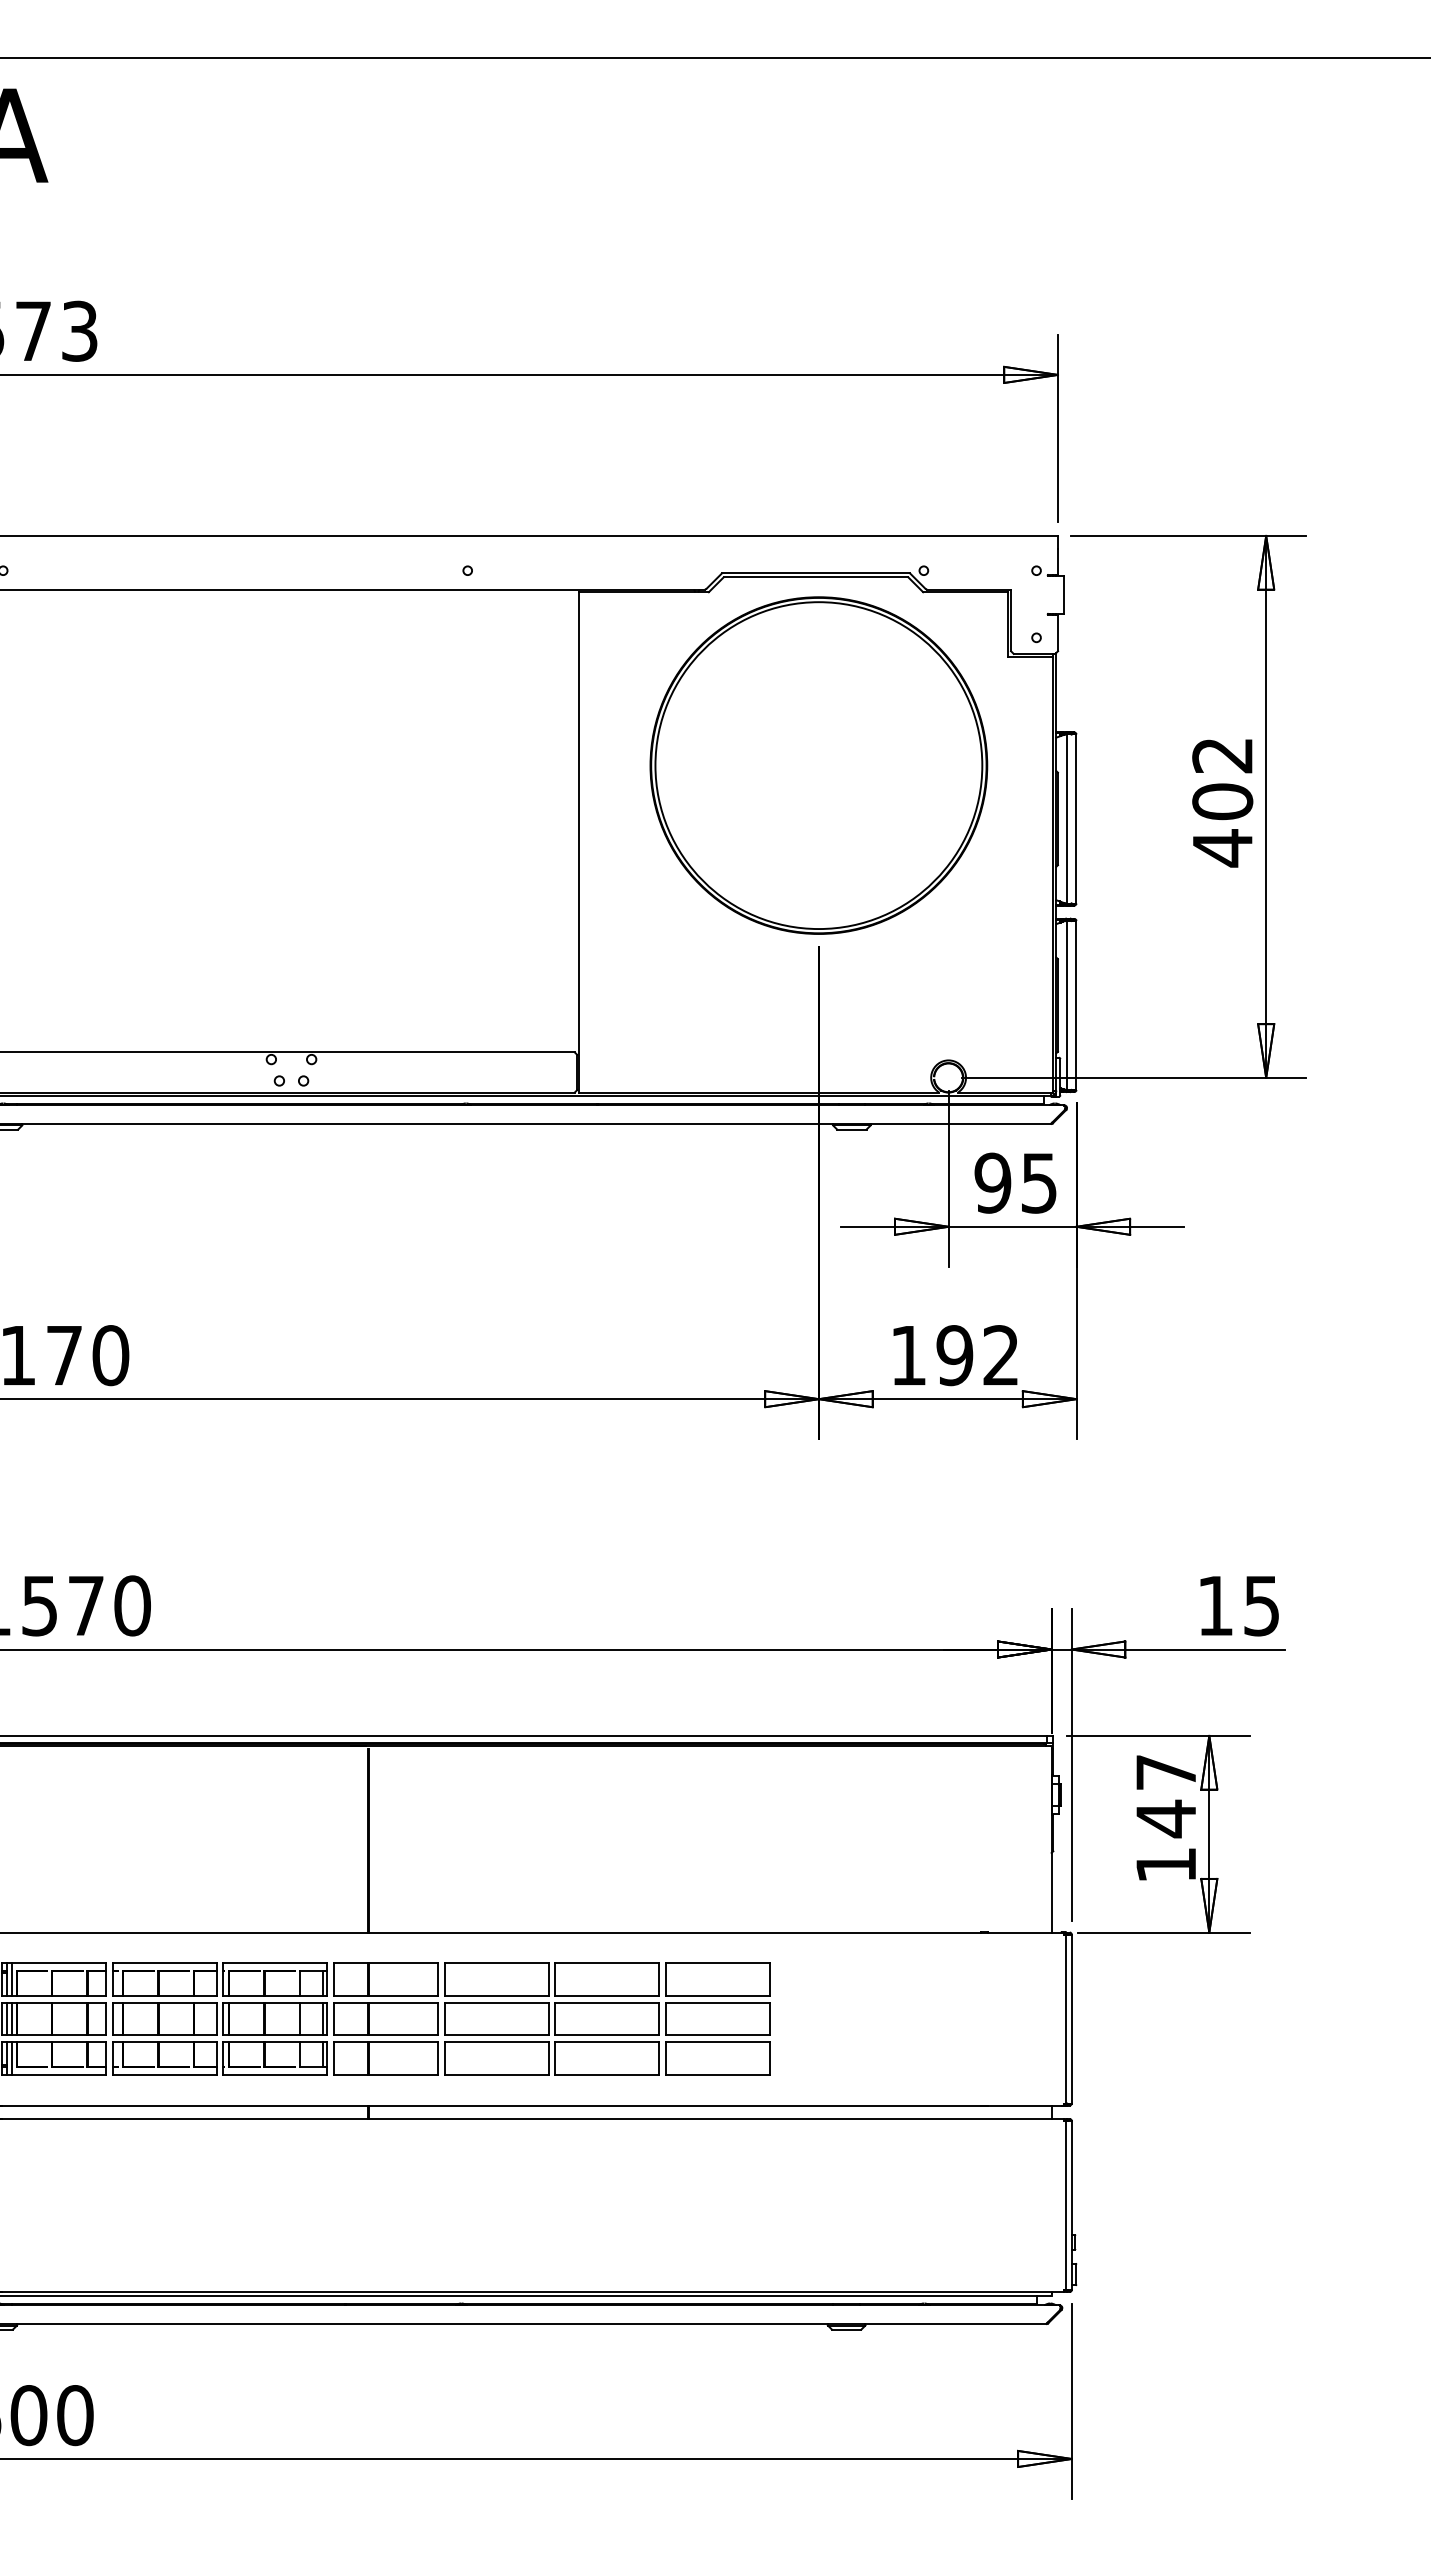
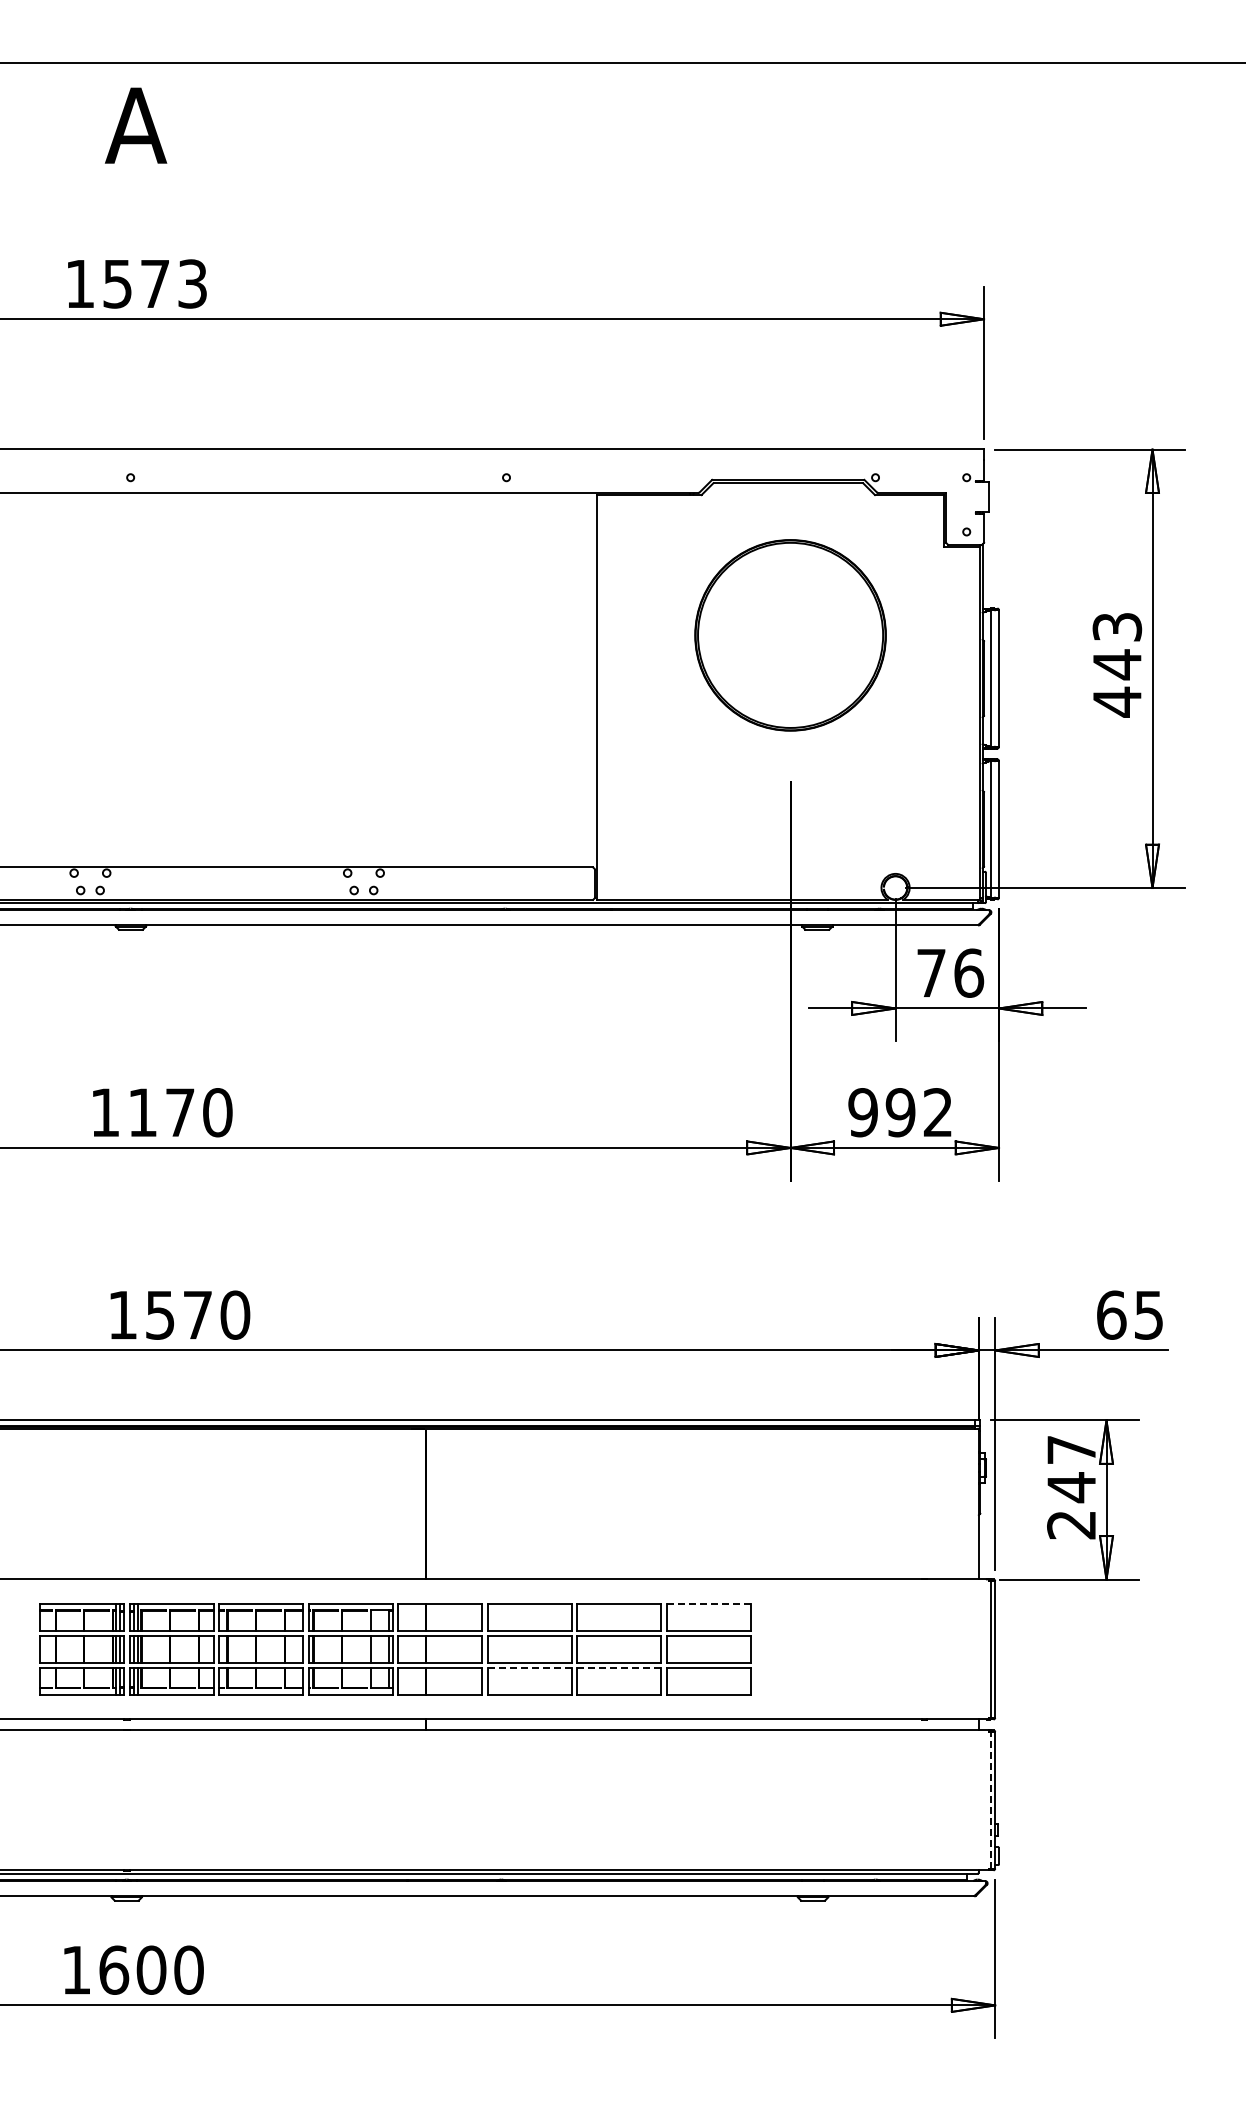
part: (818, 765) -> (790, 635), size x0.7
text: (1222, 779) -> (1117, 646), 402 -> 443
text: (1016, 1182) -> (950, 972), 95 -> 76
text: (907, 1355) -> (862, 1112), 192 -> 992
text: (1215, 1605) -> (1111, 1314), 15 -> 65
text: (1166, 1865) -> (1071, 1525), 147 -> 247
line: (718, 1963) -> (709, 1604), solid -> dashed
line: (497, 2042) -> (530, 1668), solid -> dashed
line: (607, 2042) -> (619, 1668), solid -> dashed
line: (1065, 2204) -> (990, 1799), solid -> dashed

